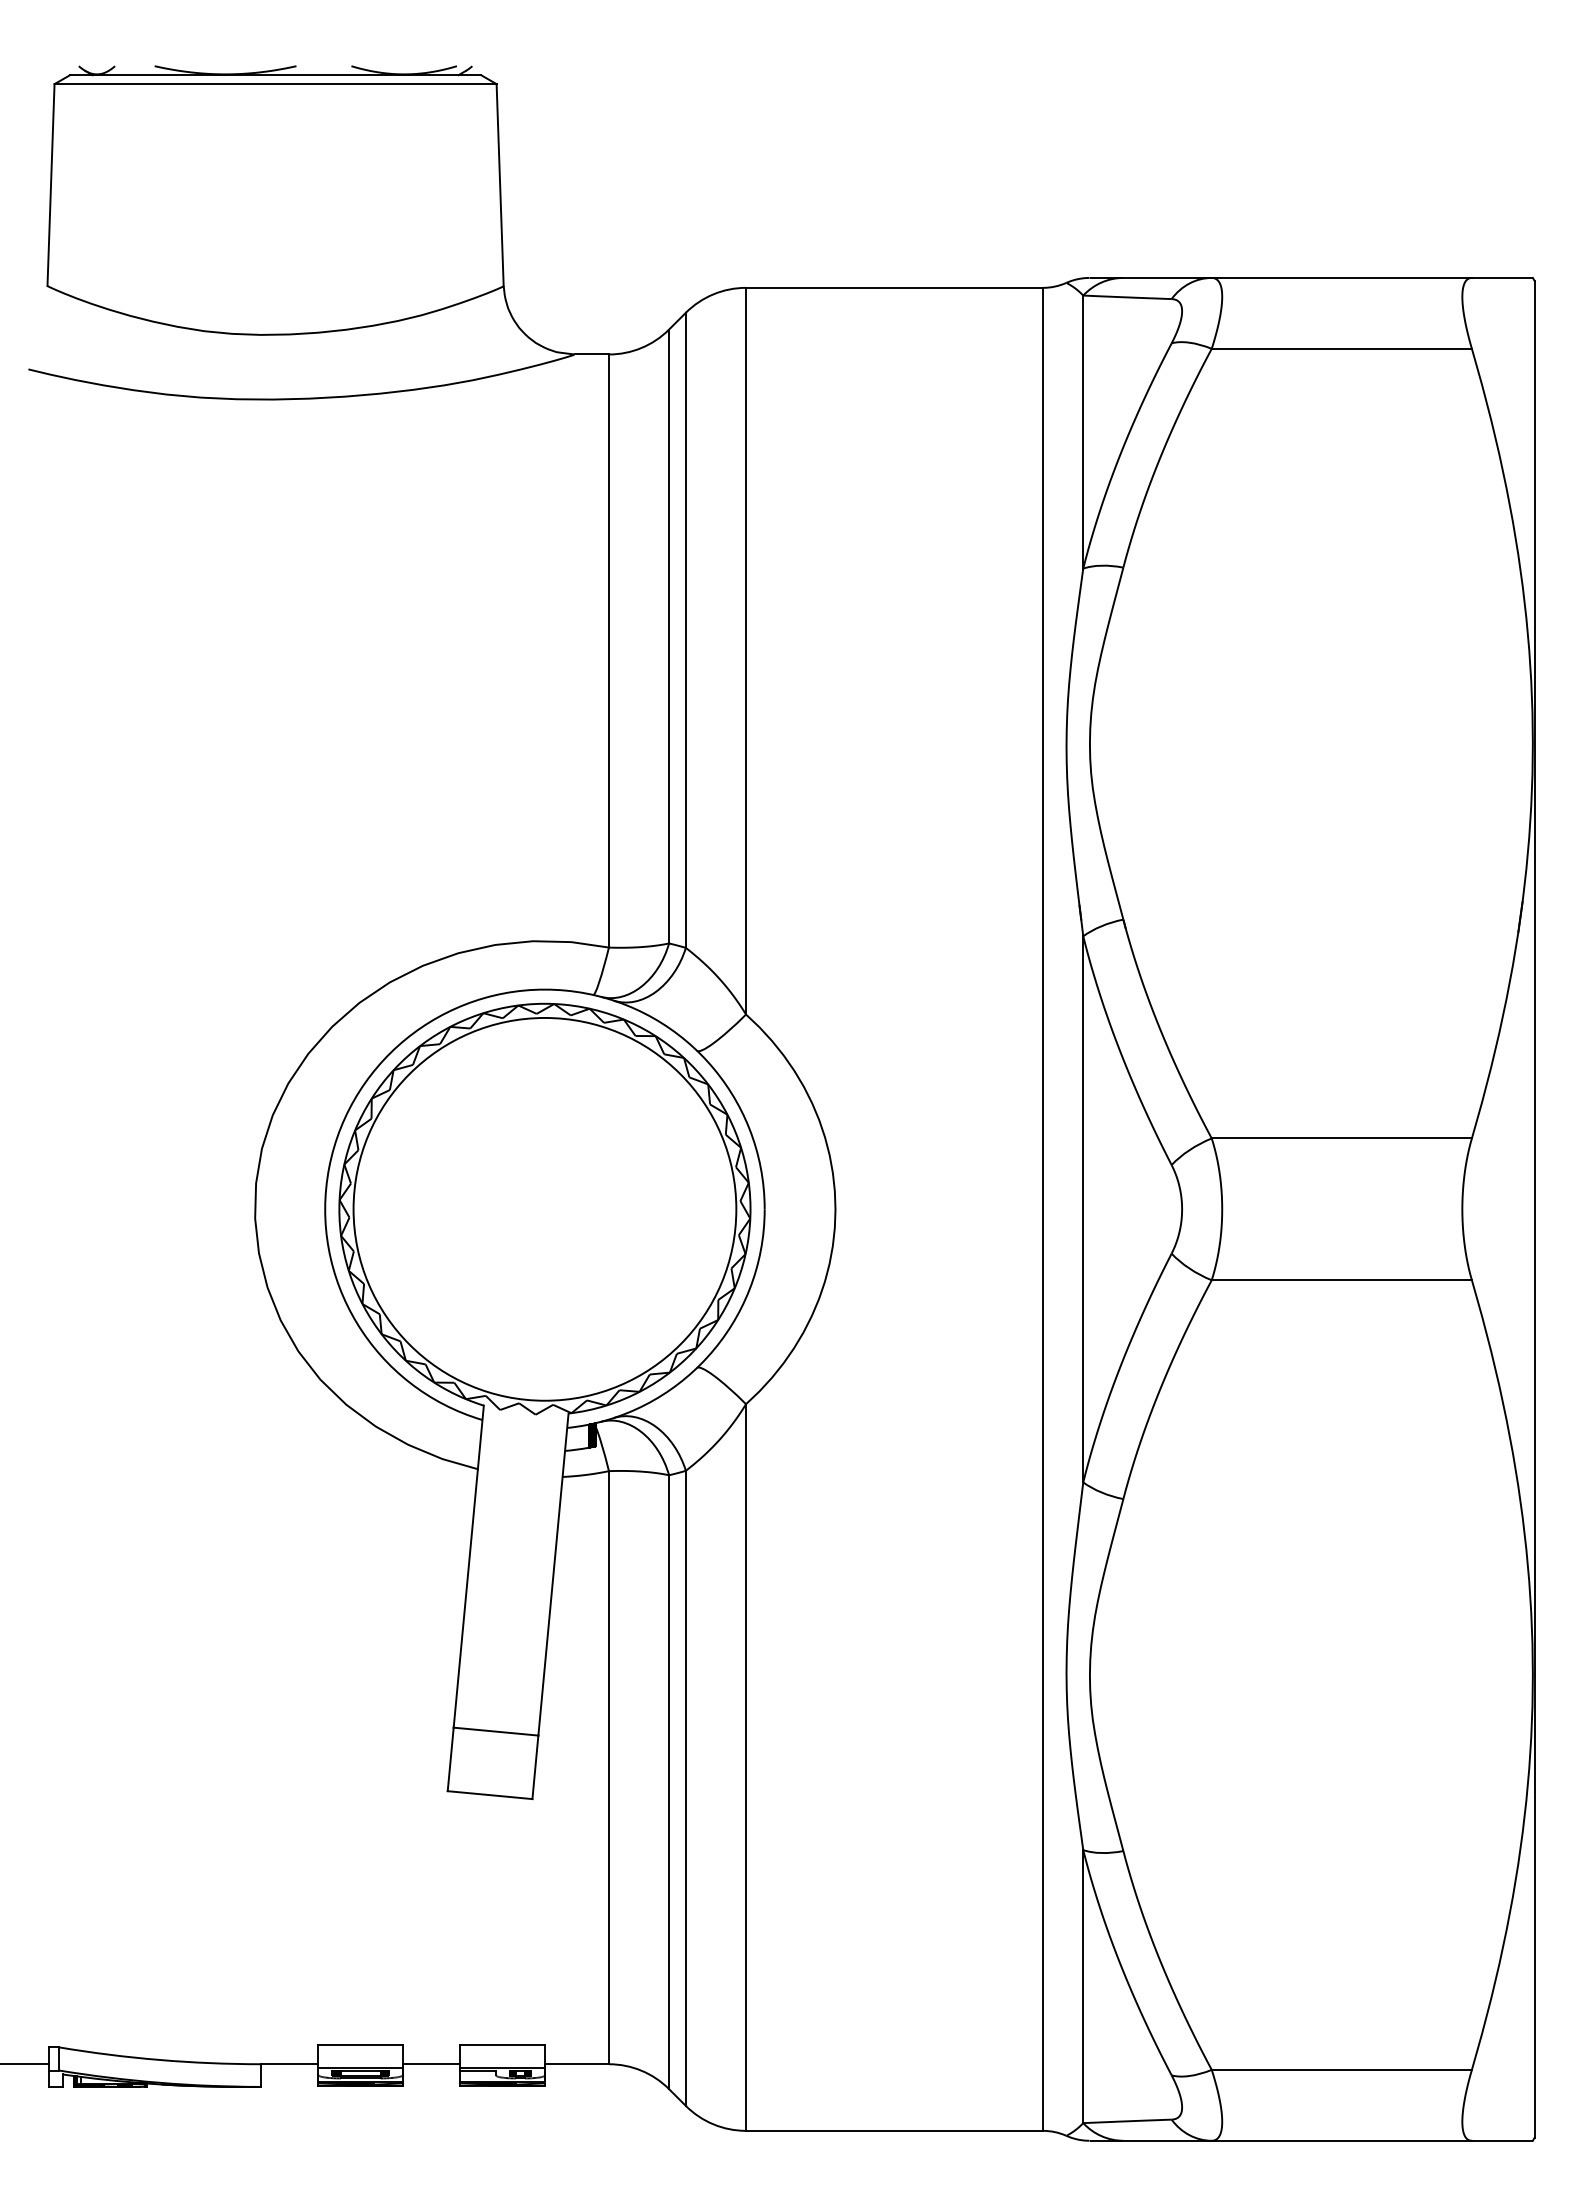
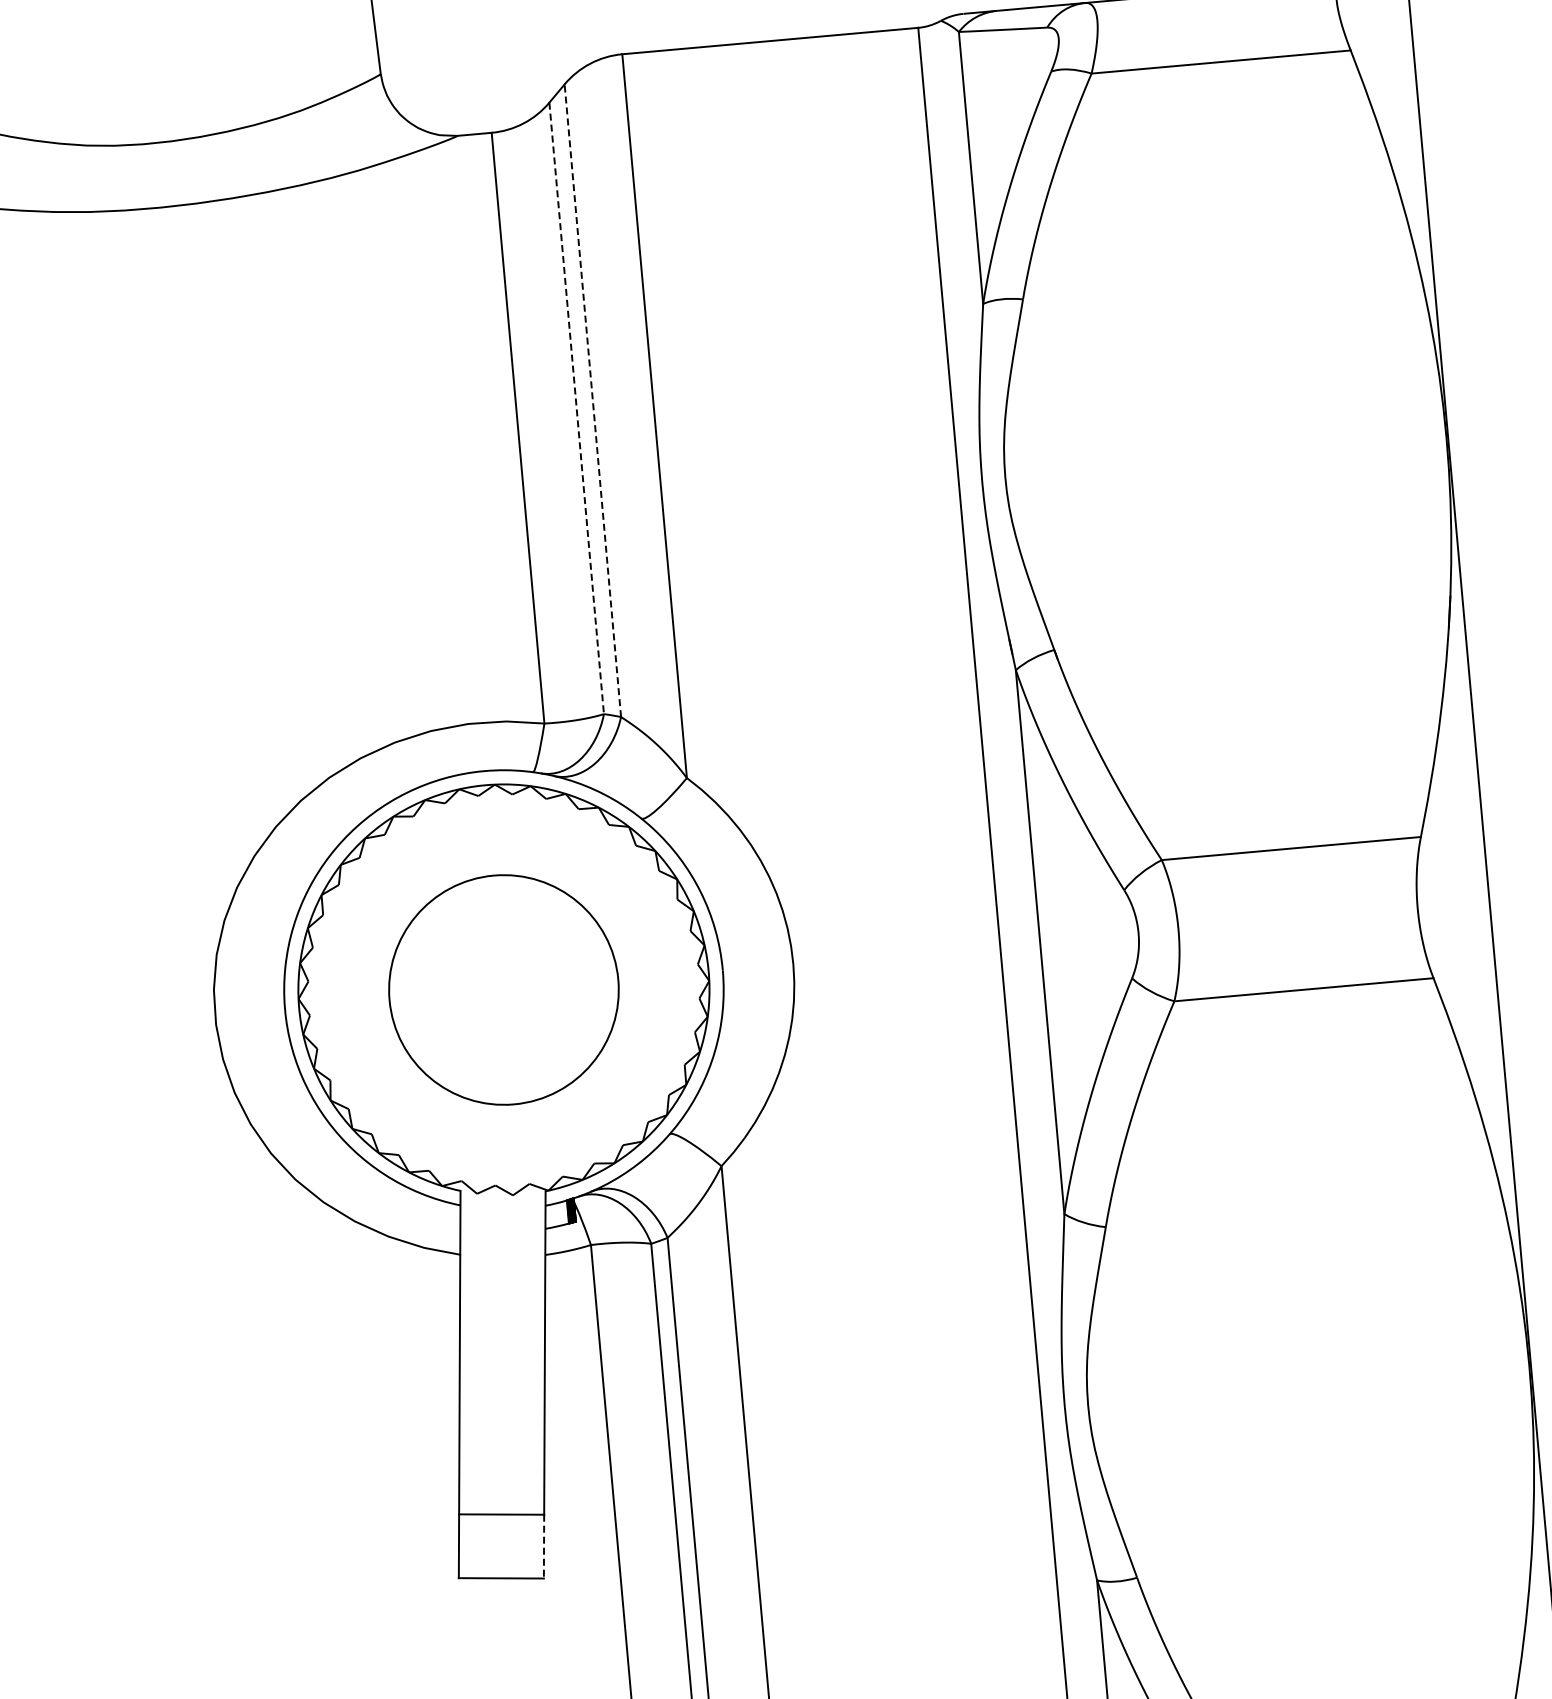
line: (685, 630) -> (592, 400), solid -> dashed
line: (669, 636) -> (577, 408), solid -> dashed
circle: (544, 1208) -> (503, 989), size x0.6
line: (535, 1767) -> (544, 1546), solid -> dashed

